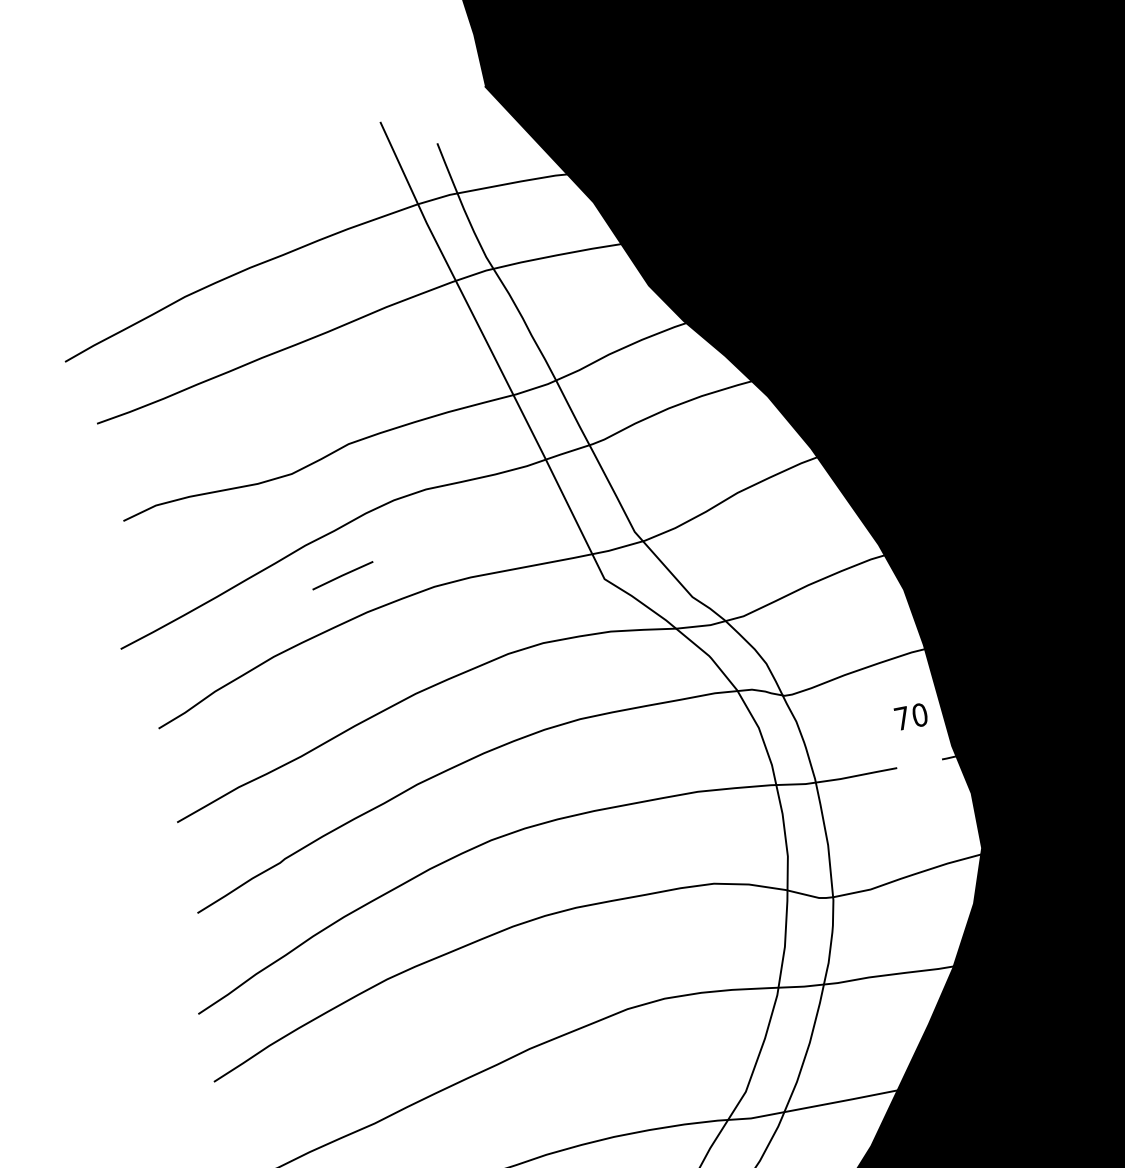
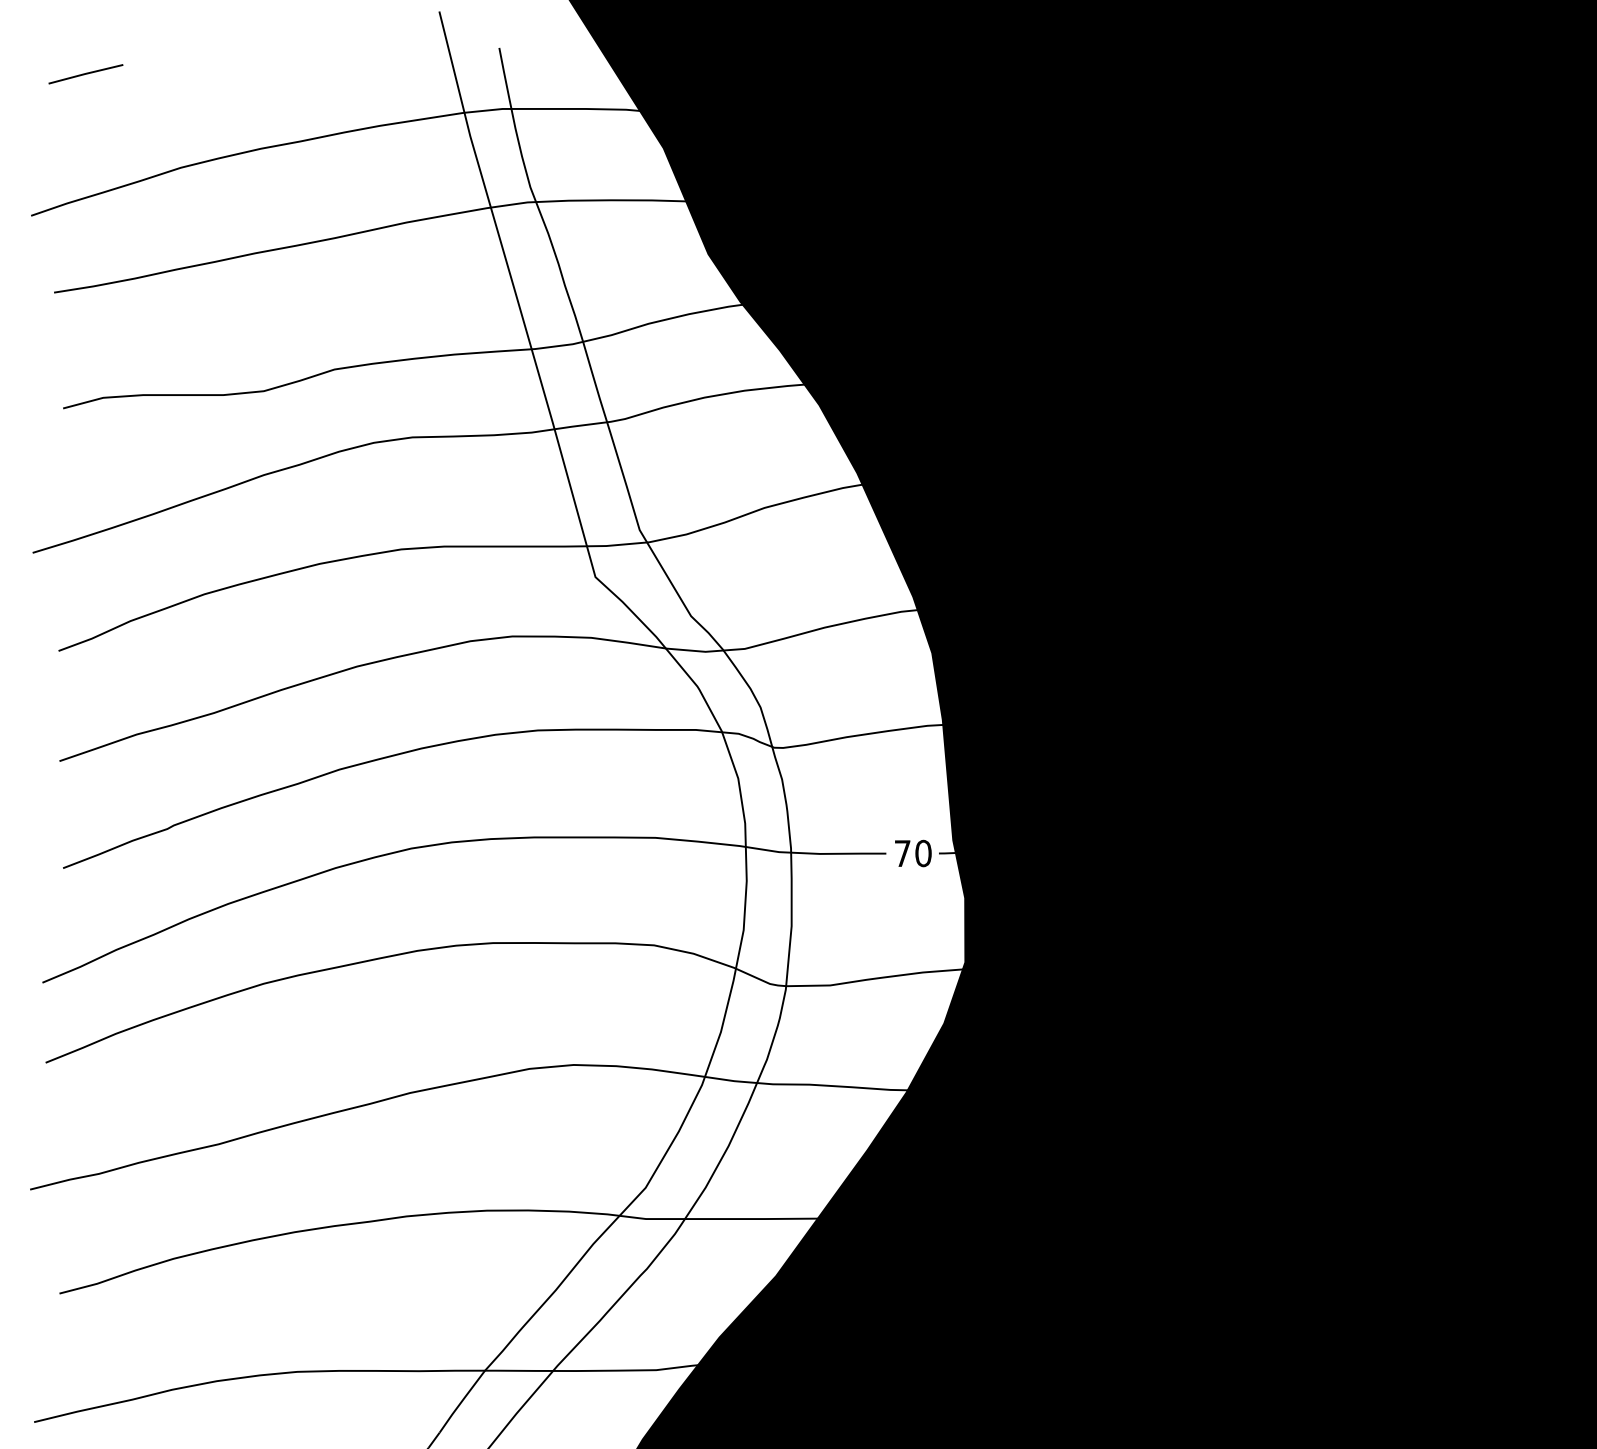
line: (342, 575) -> (85, 74), moved
text: (911, 716) -> (913, 853), moved

